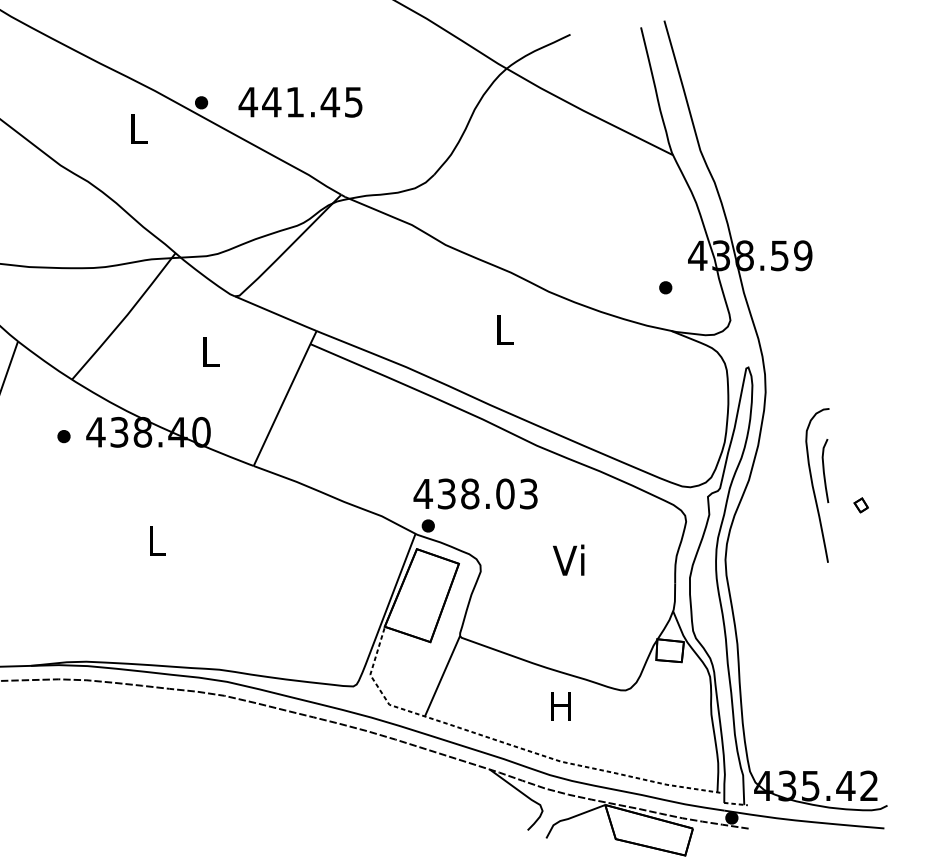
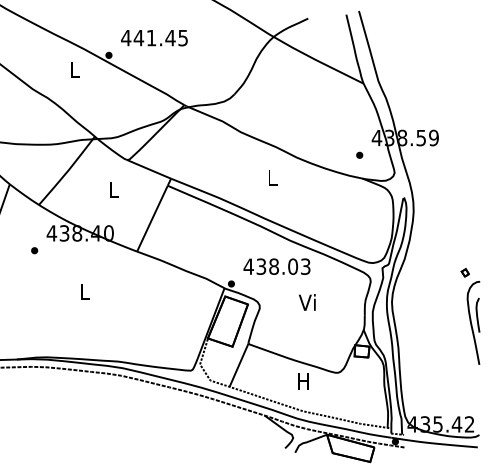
text: (300, 102) -> (154, 38), moved
part: (63, 436) -> (34, 250), moved
part: (817, 484) -> (473, 322), moved
text: (474, 493) -> (276, 266), moved

